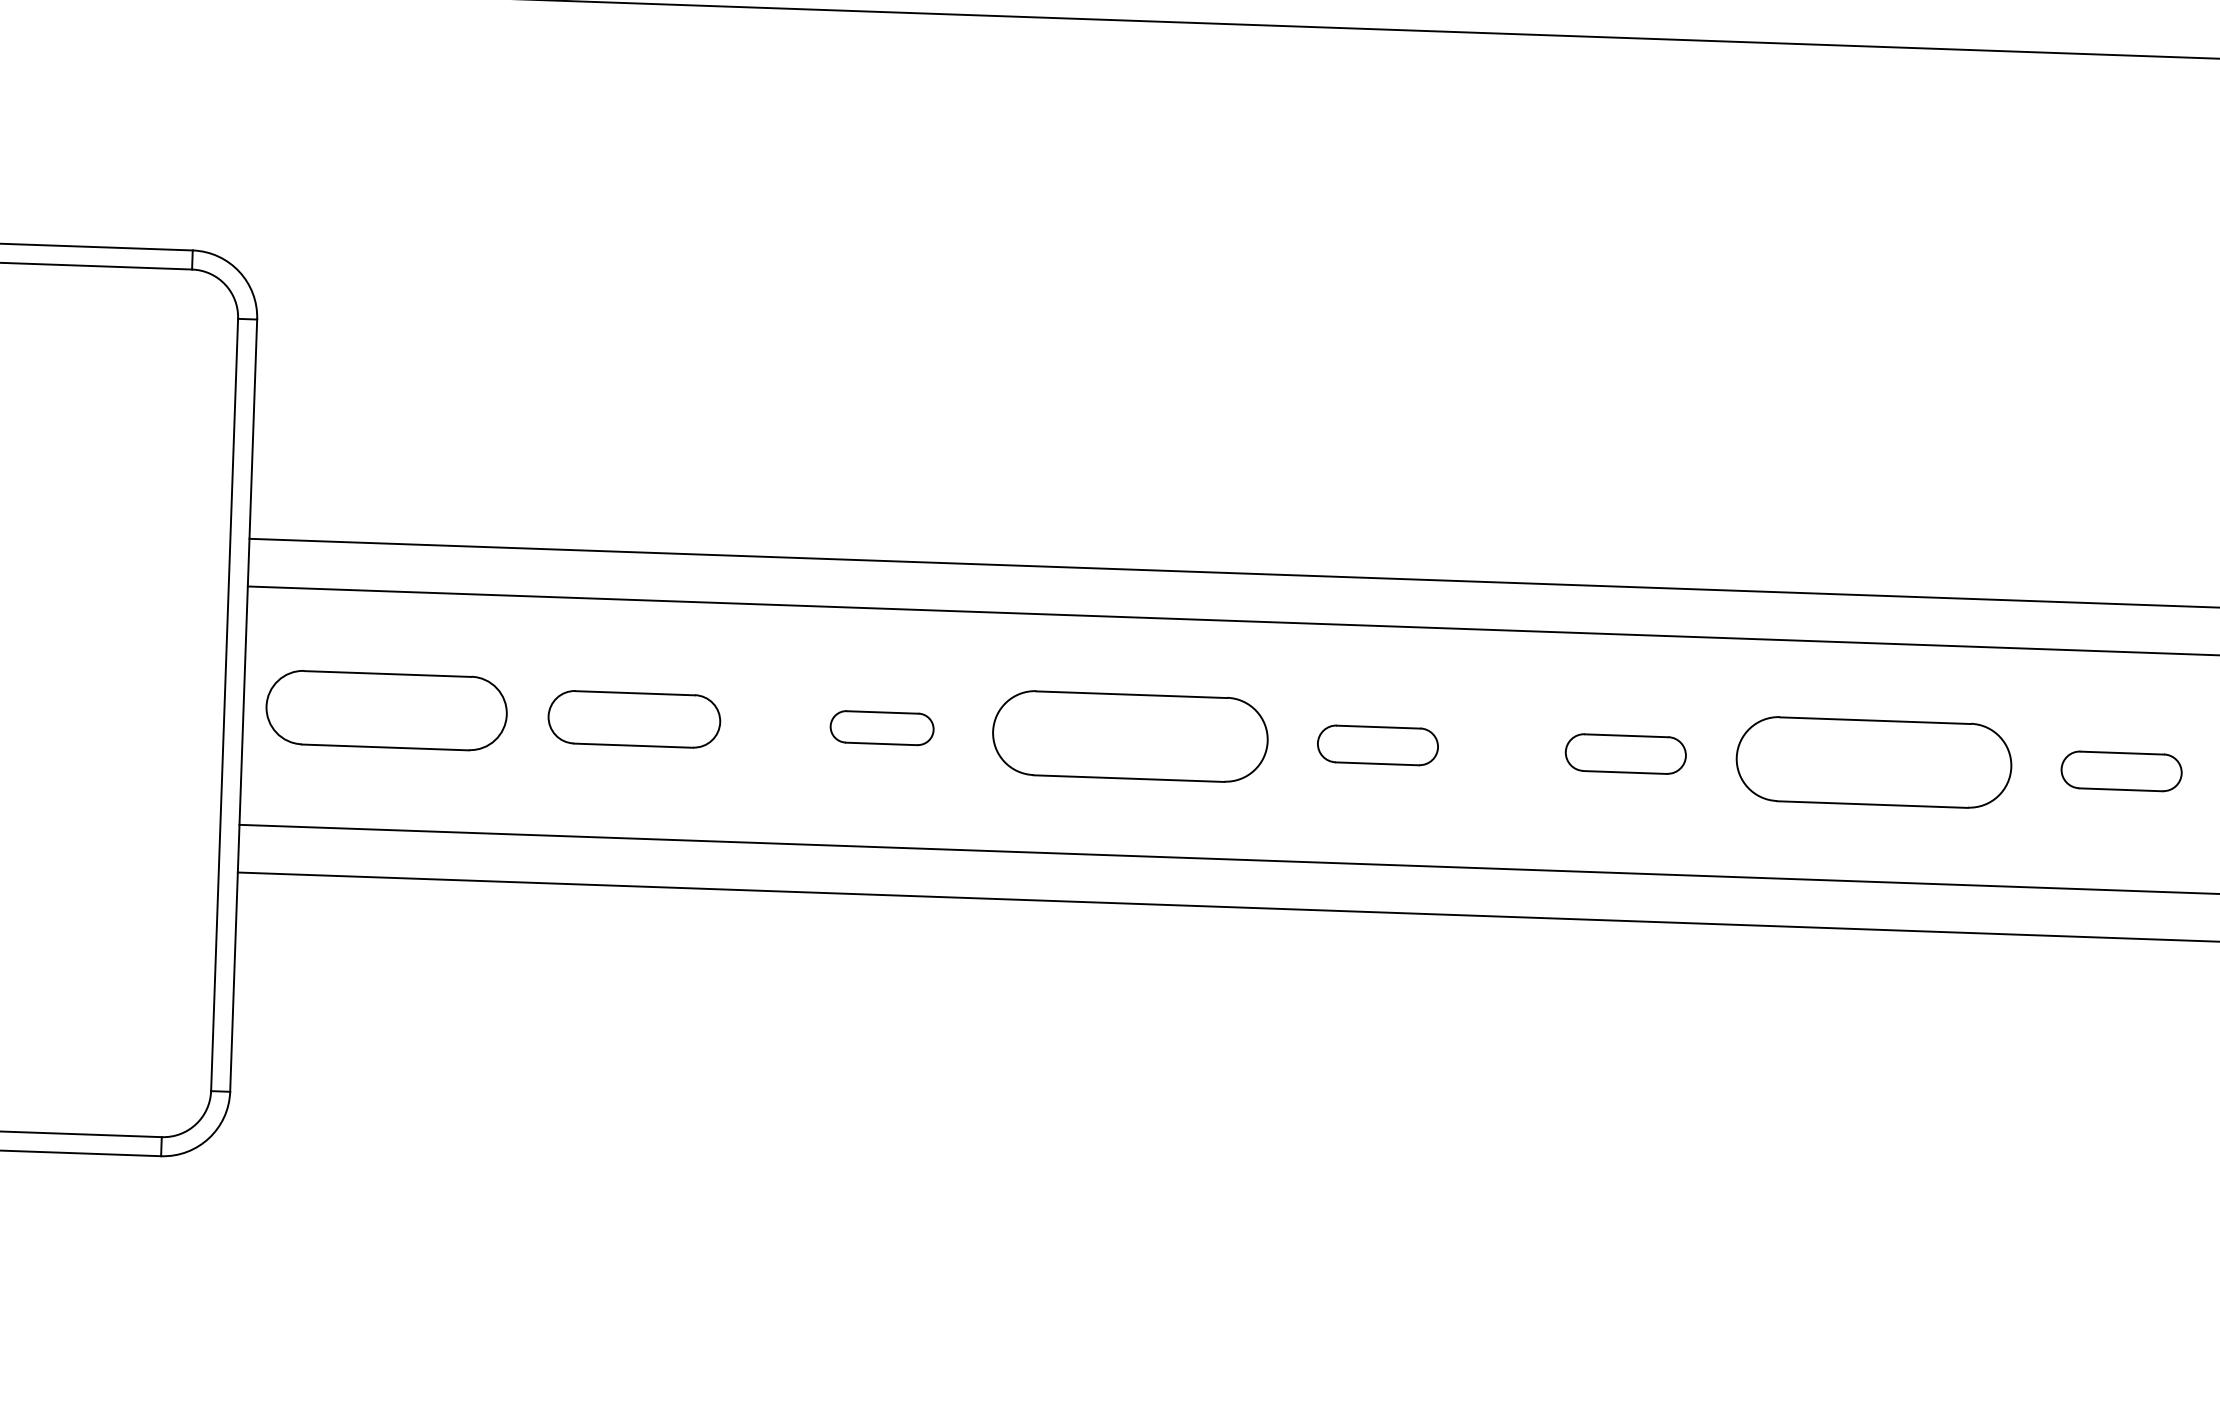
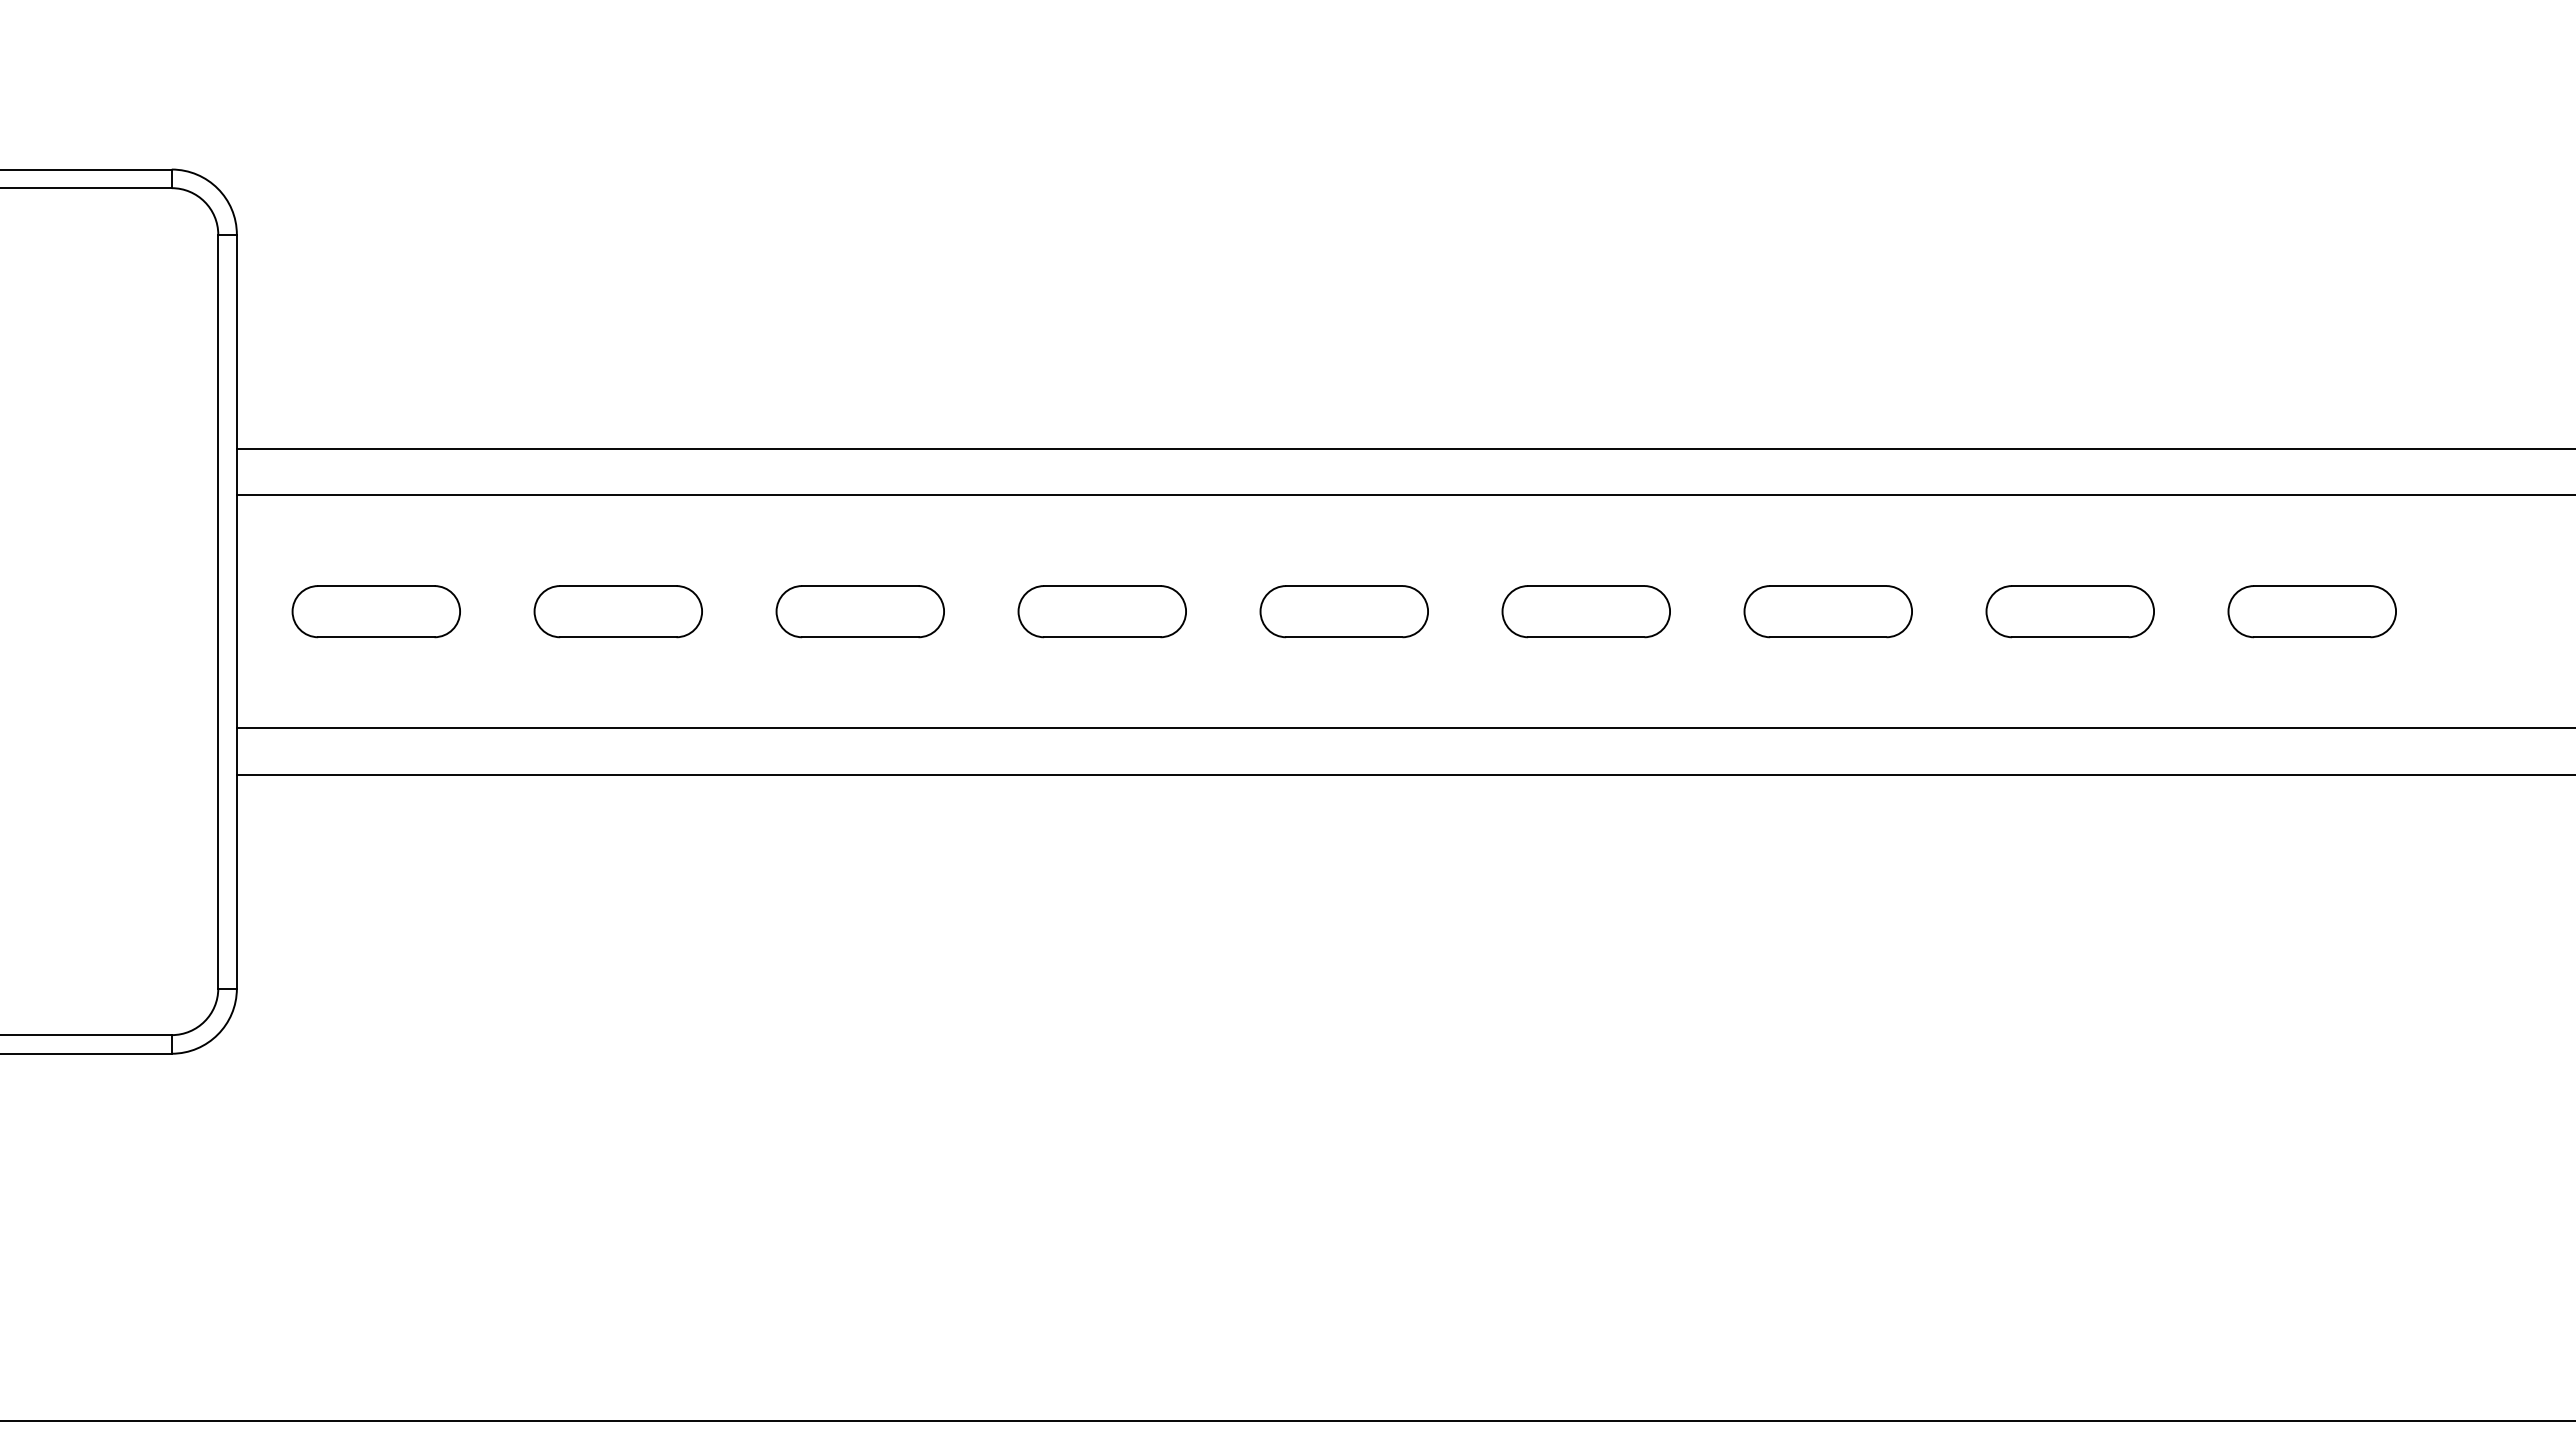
part: (385, 710) -> (375, 611), size x0.71
part: (881, 727) -> (859, 611), size x1.67
part: (1129, 736) -> (1101, 611), size x0.62
part: (1377, 745) -> (1343, 611), size x1.43
part: (1625, 753) -> (1585, 611), size x1.43
part: (1873, 762) -> (1827, 611), size x0.62
part: (2120, 771) -> (2069, 611), size x1.43

